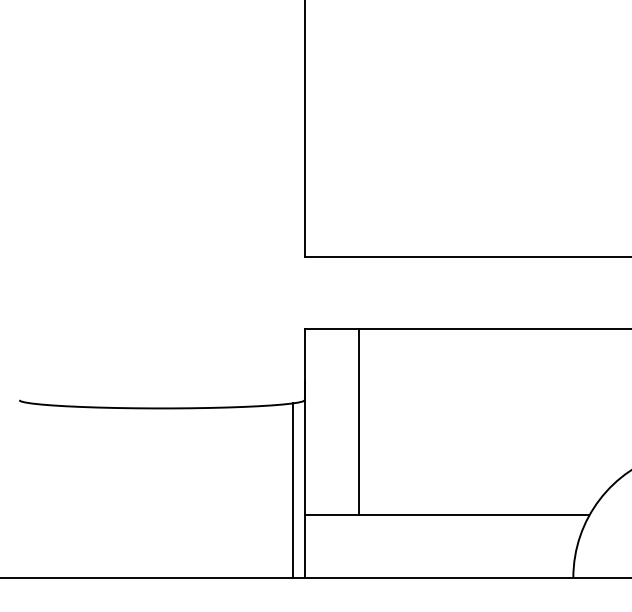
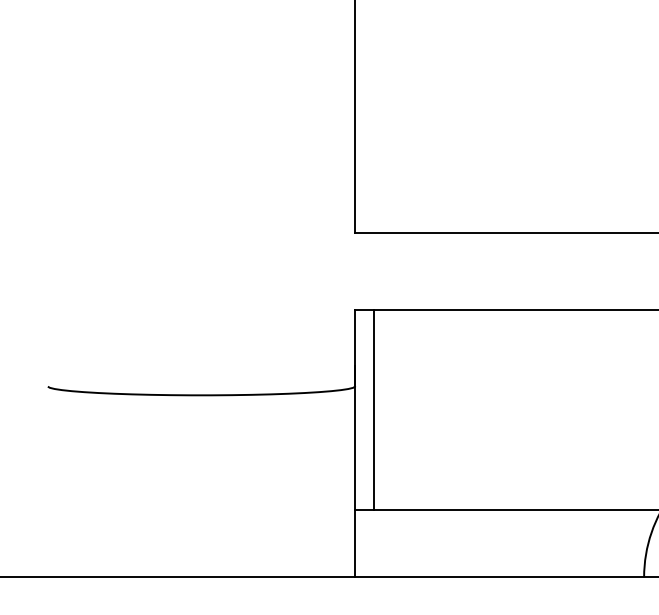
line: (358, 421) -> (374, 409), moved
line: (293, 490) -> (342, 483), removed

